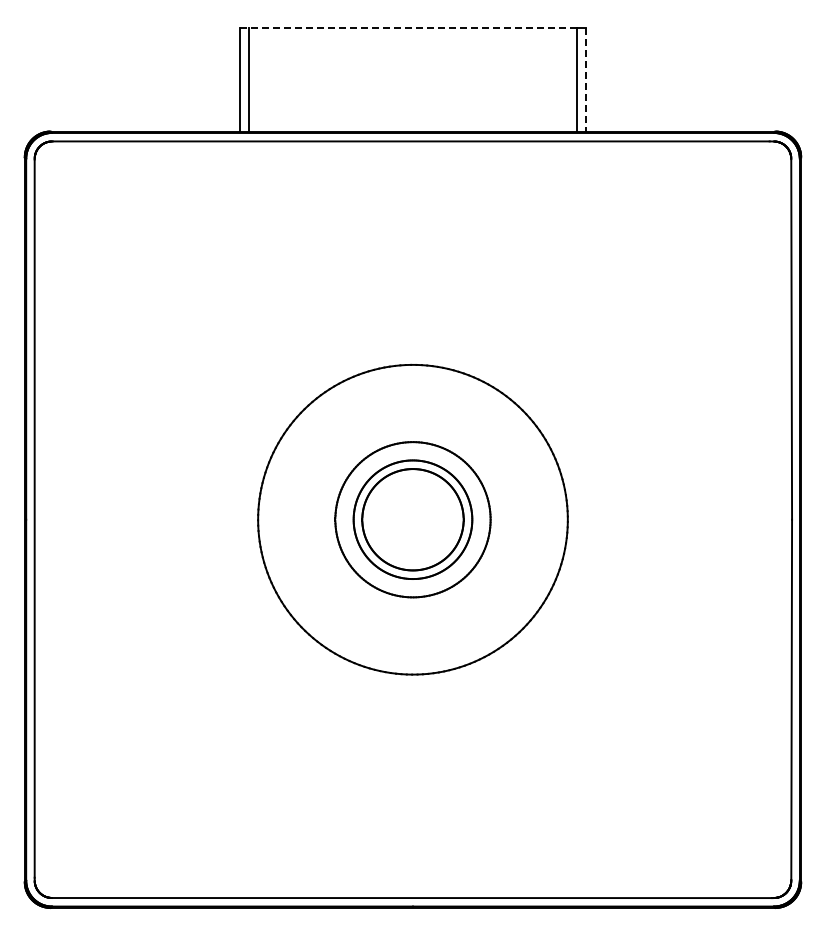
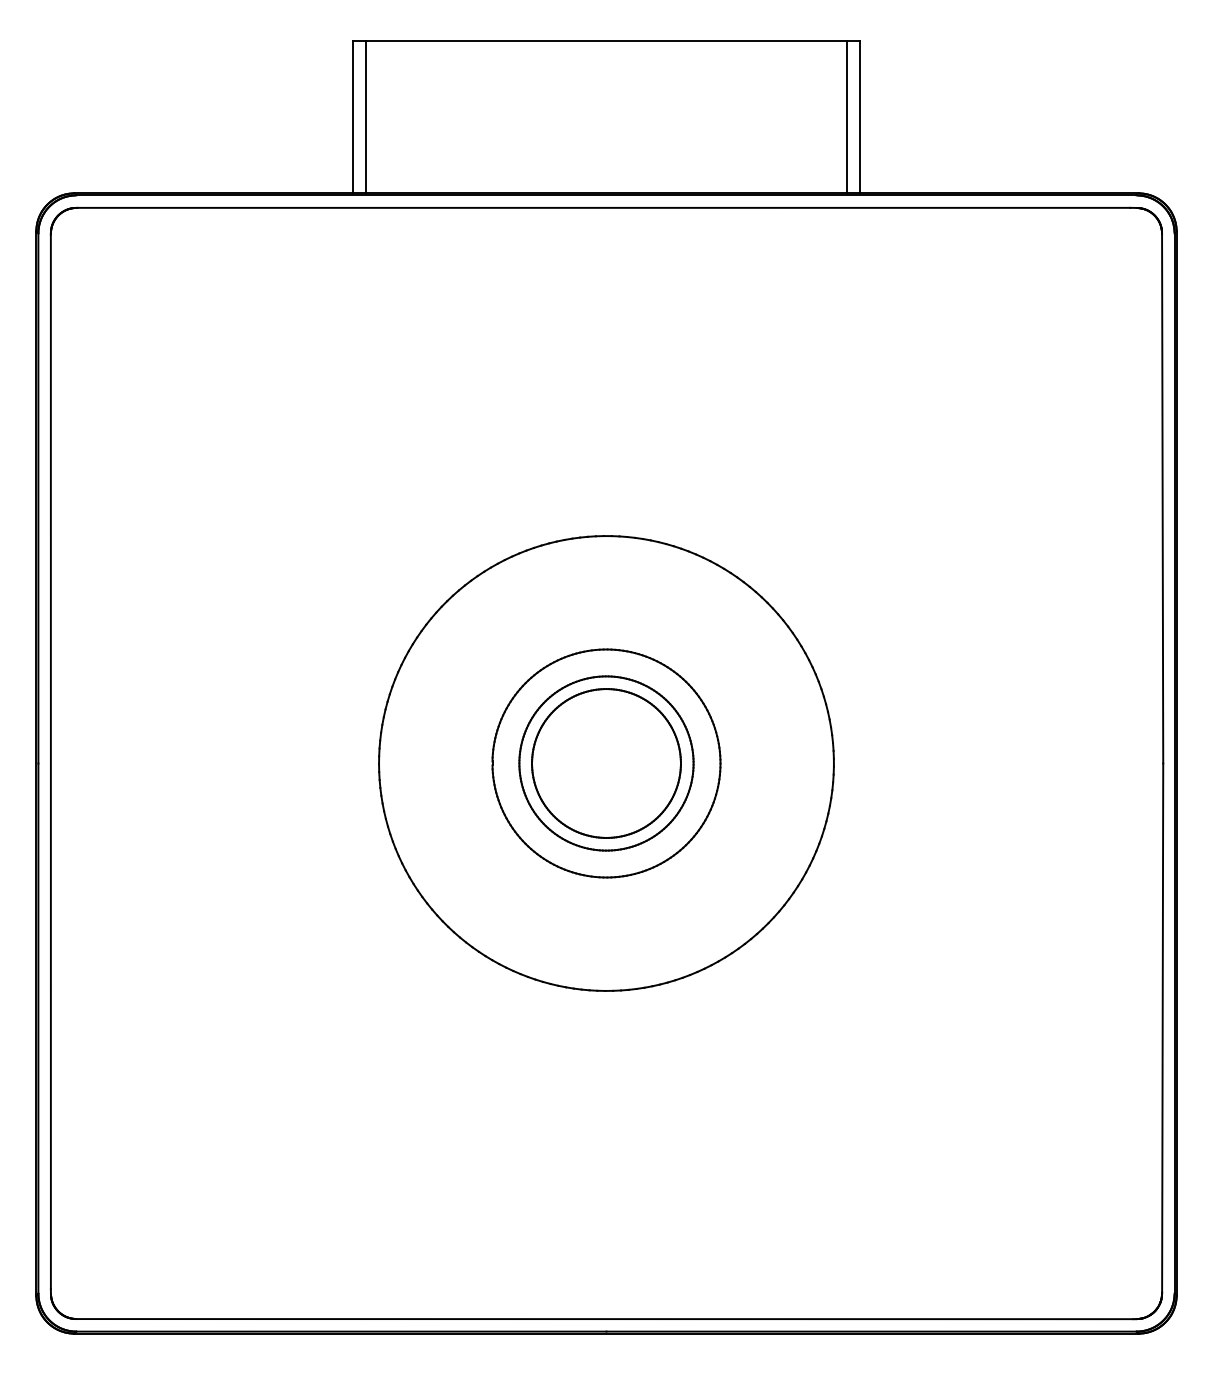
line: (408, 28) -> (599, 42), dashed -> solid
line: (585, 79) -> (859, 116), dashed -> solid

